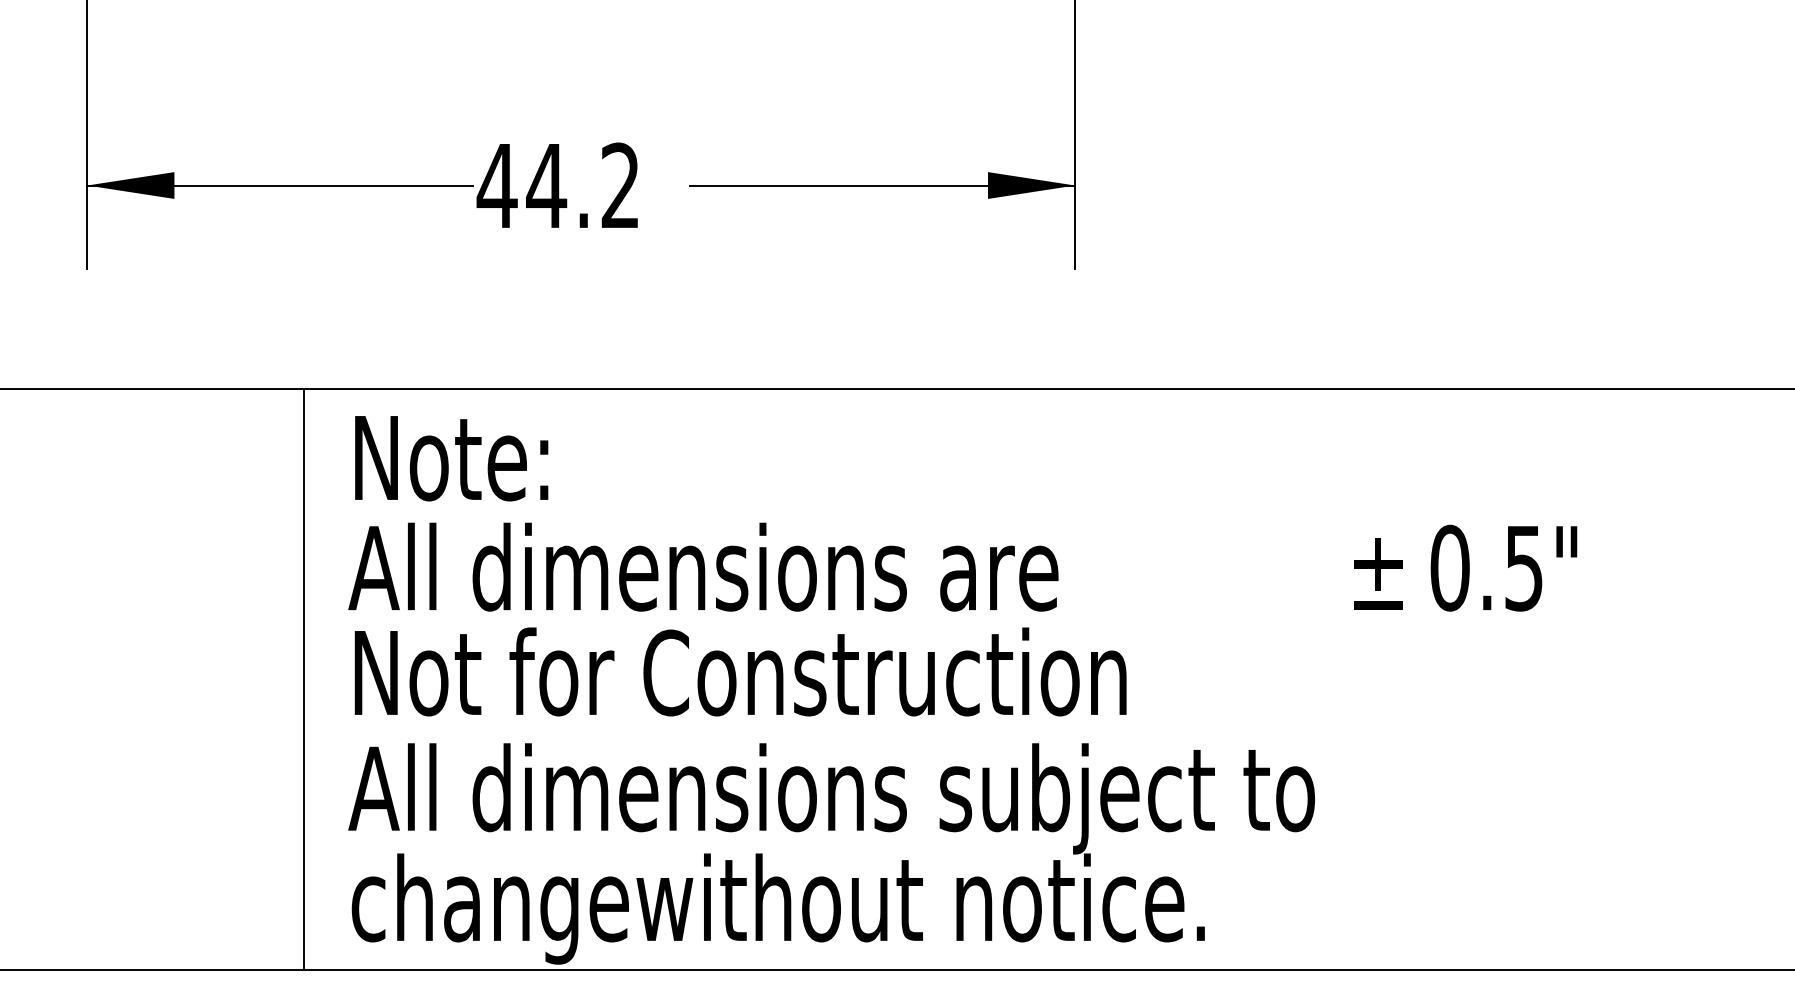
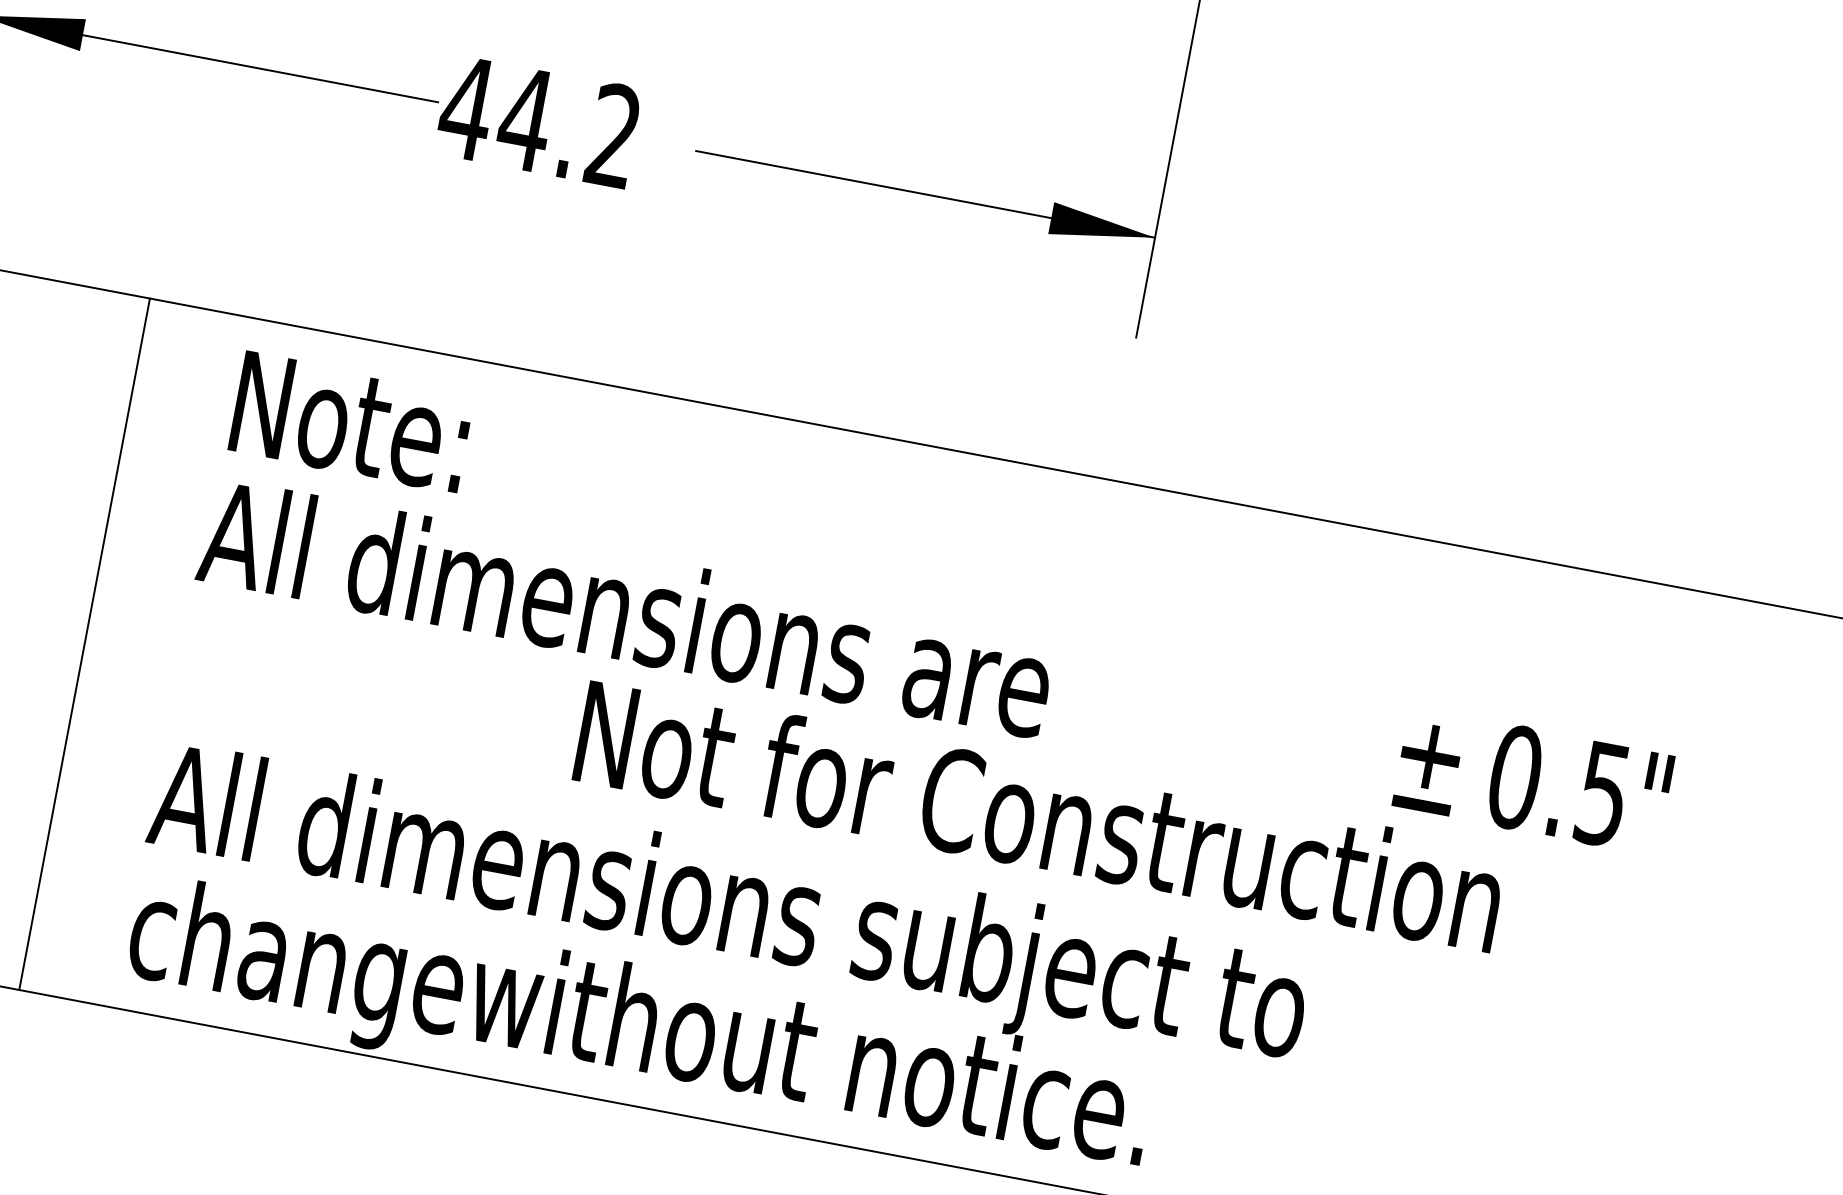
text: (740, 671) -> (1040, 815), moved
line: (304, 678) -> (85, 643), moved

